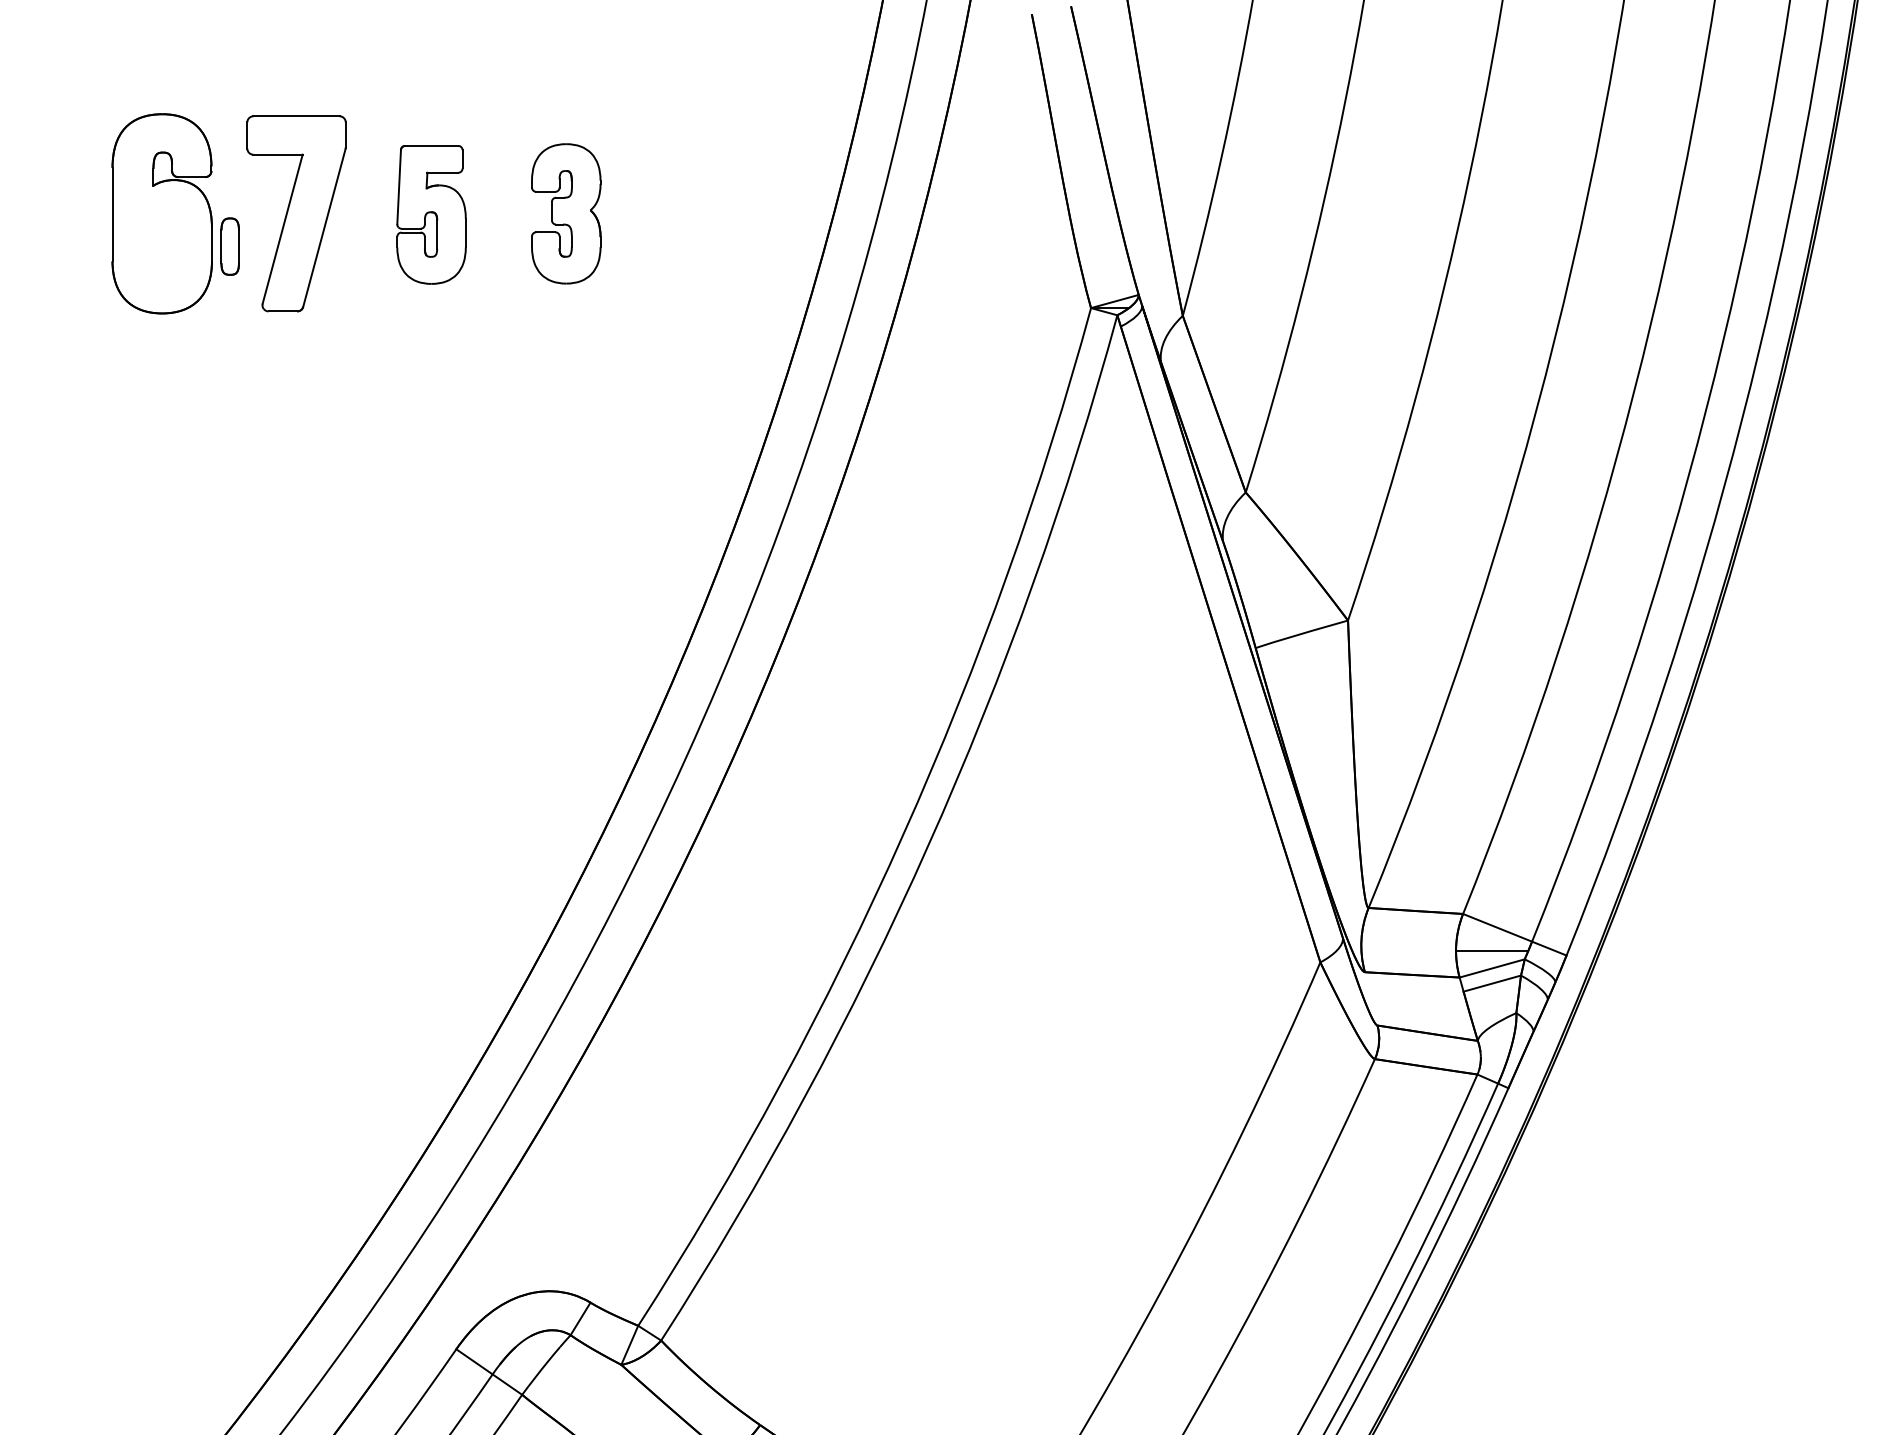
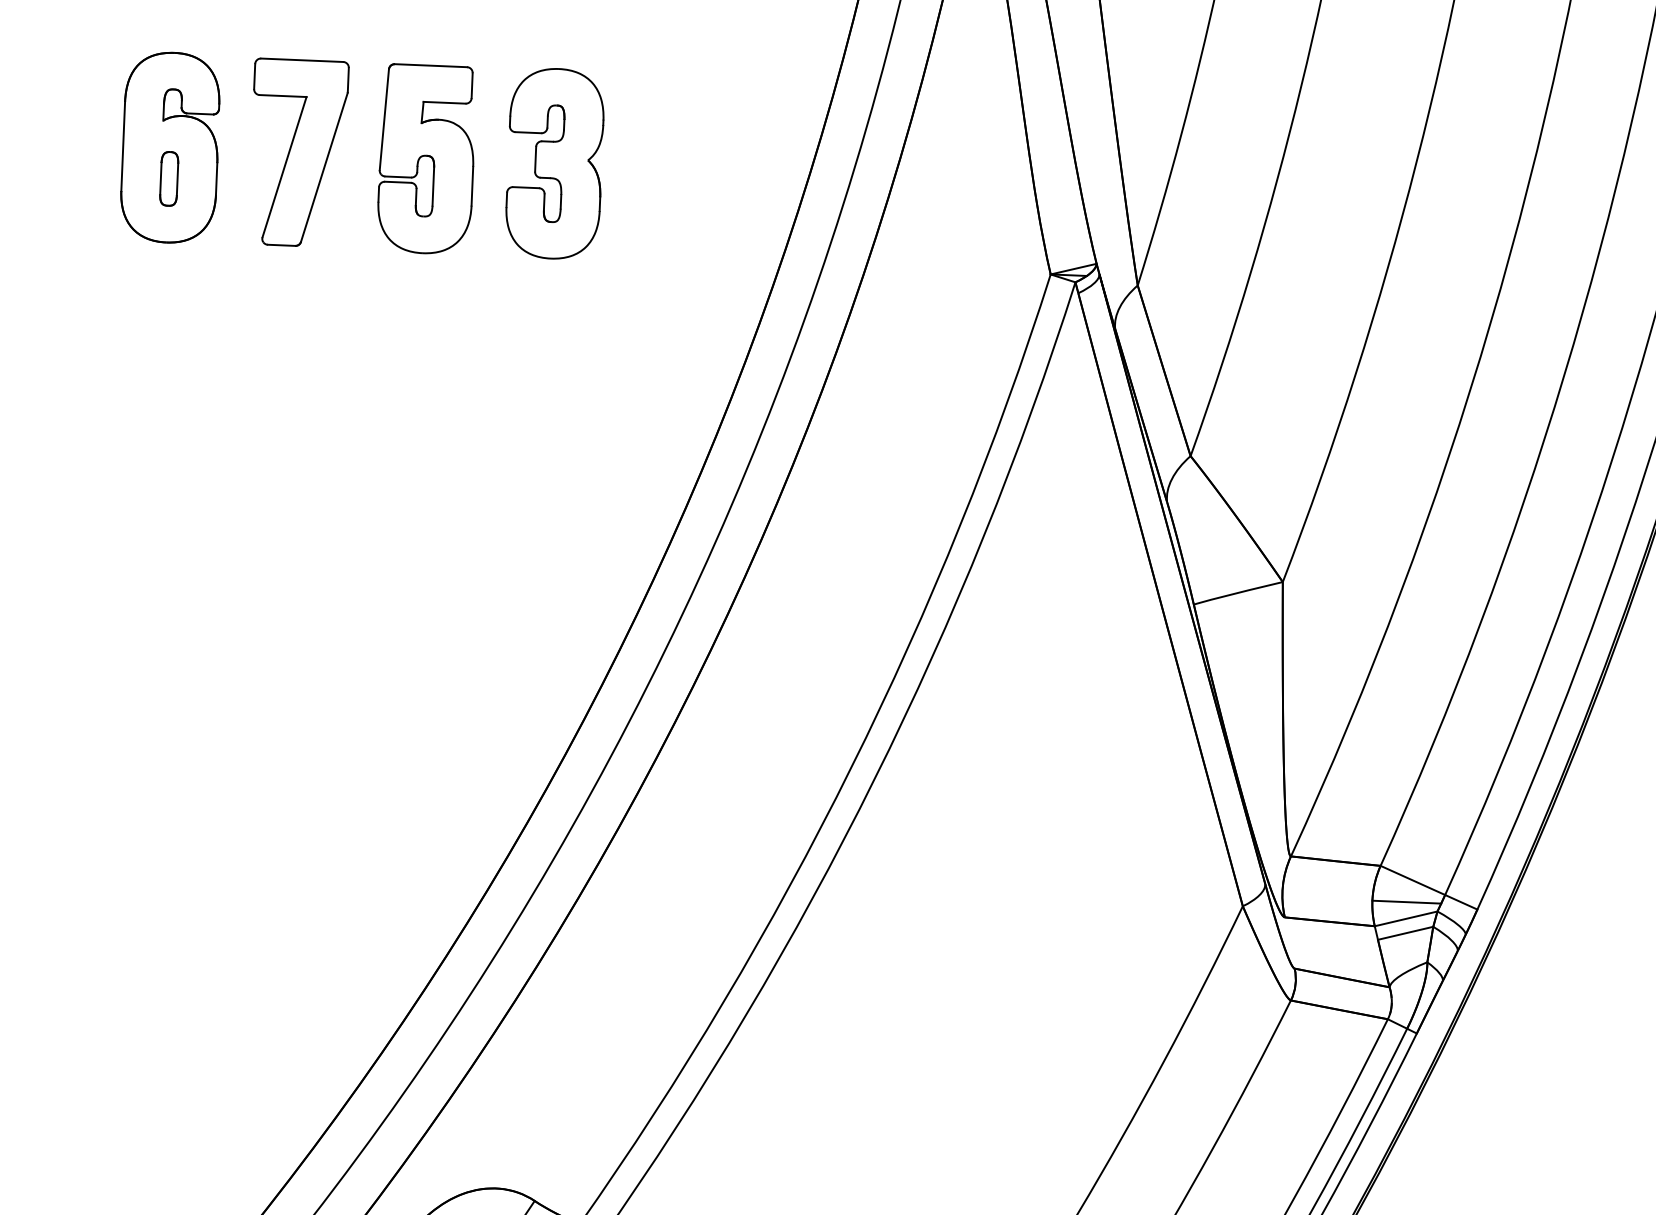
part: (566, 213) -> (555, 163), size x1.43
part: (431, 214) -> (426, 159), size x1.43
part: (229, 246) -> (168, 178), moved

